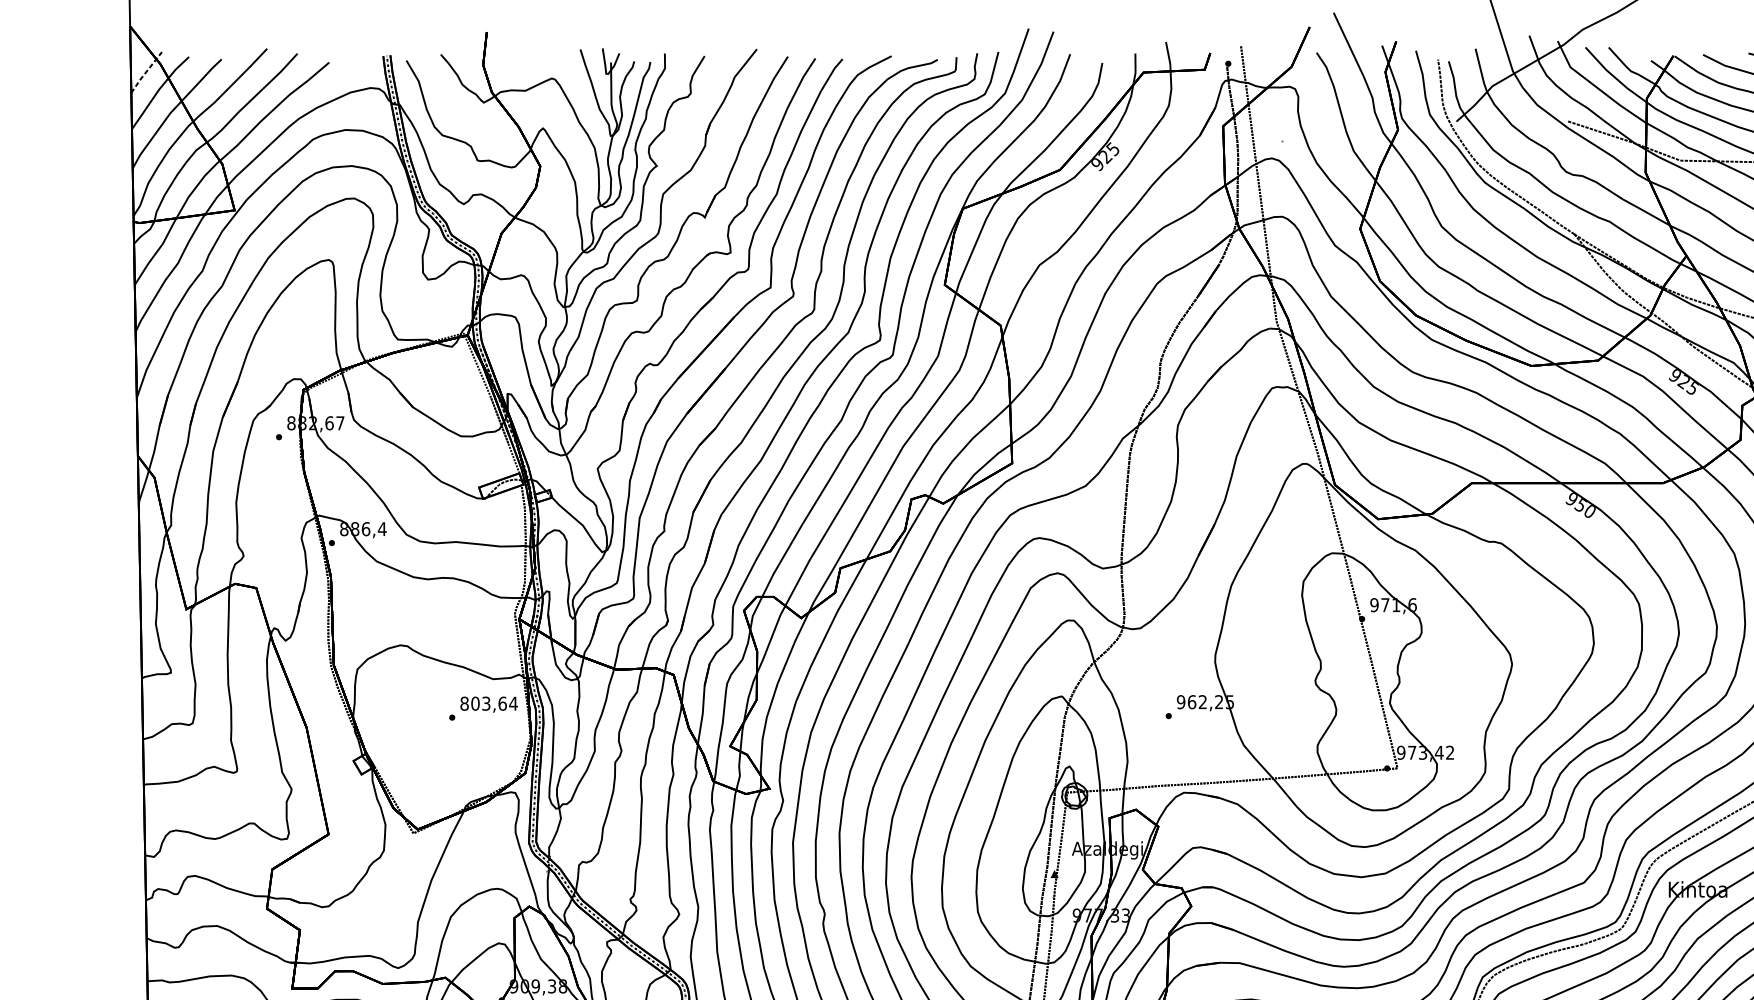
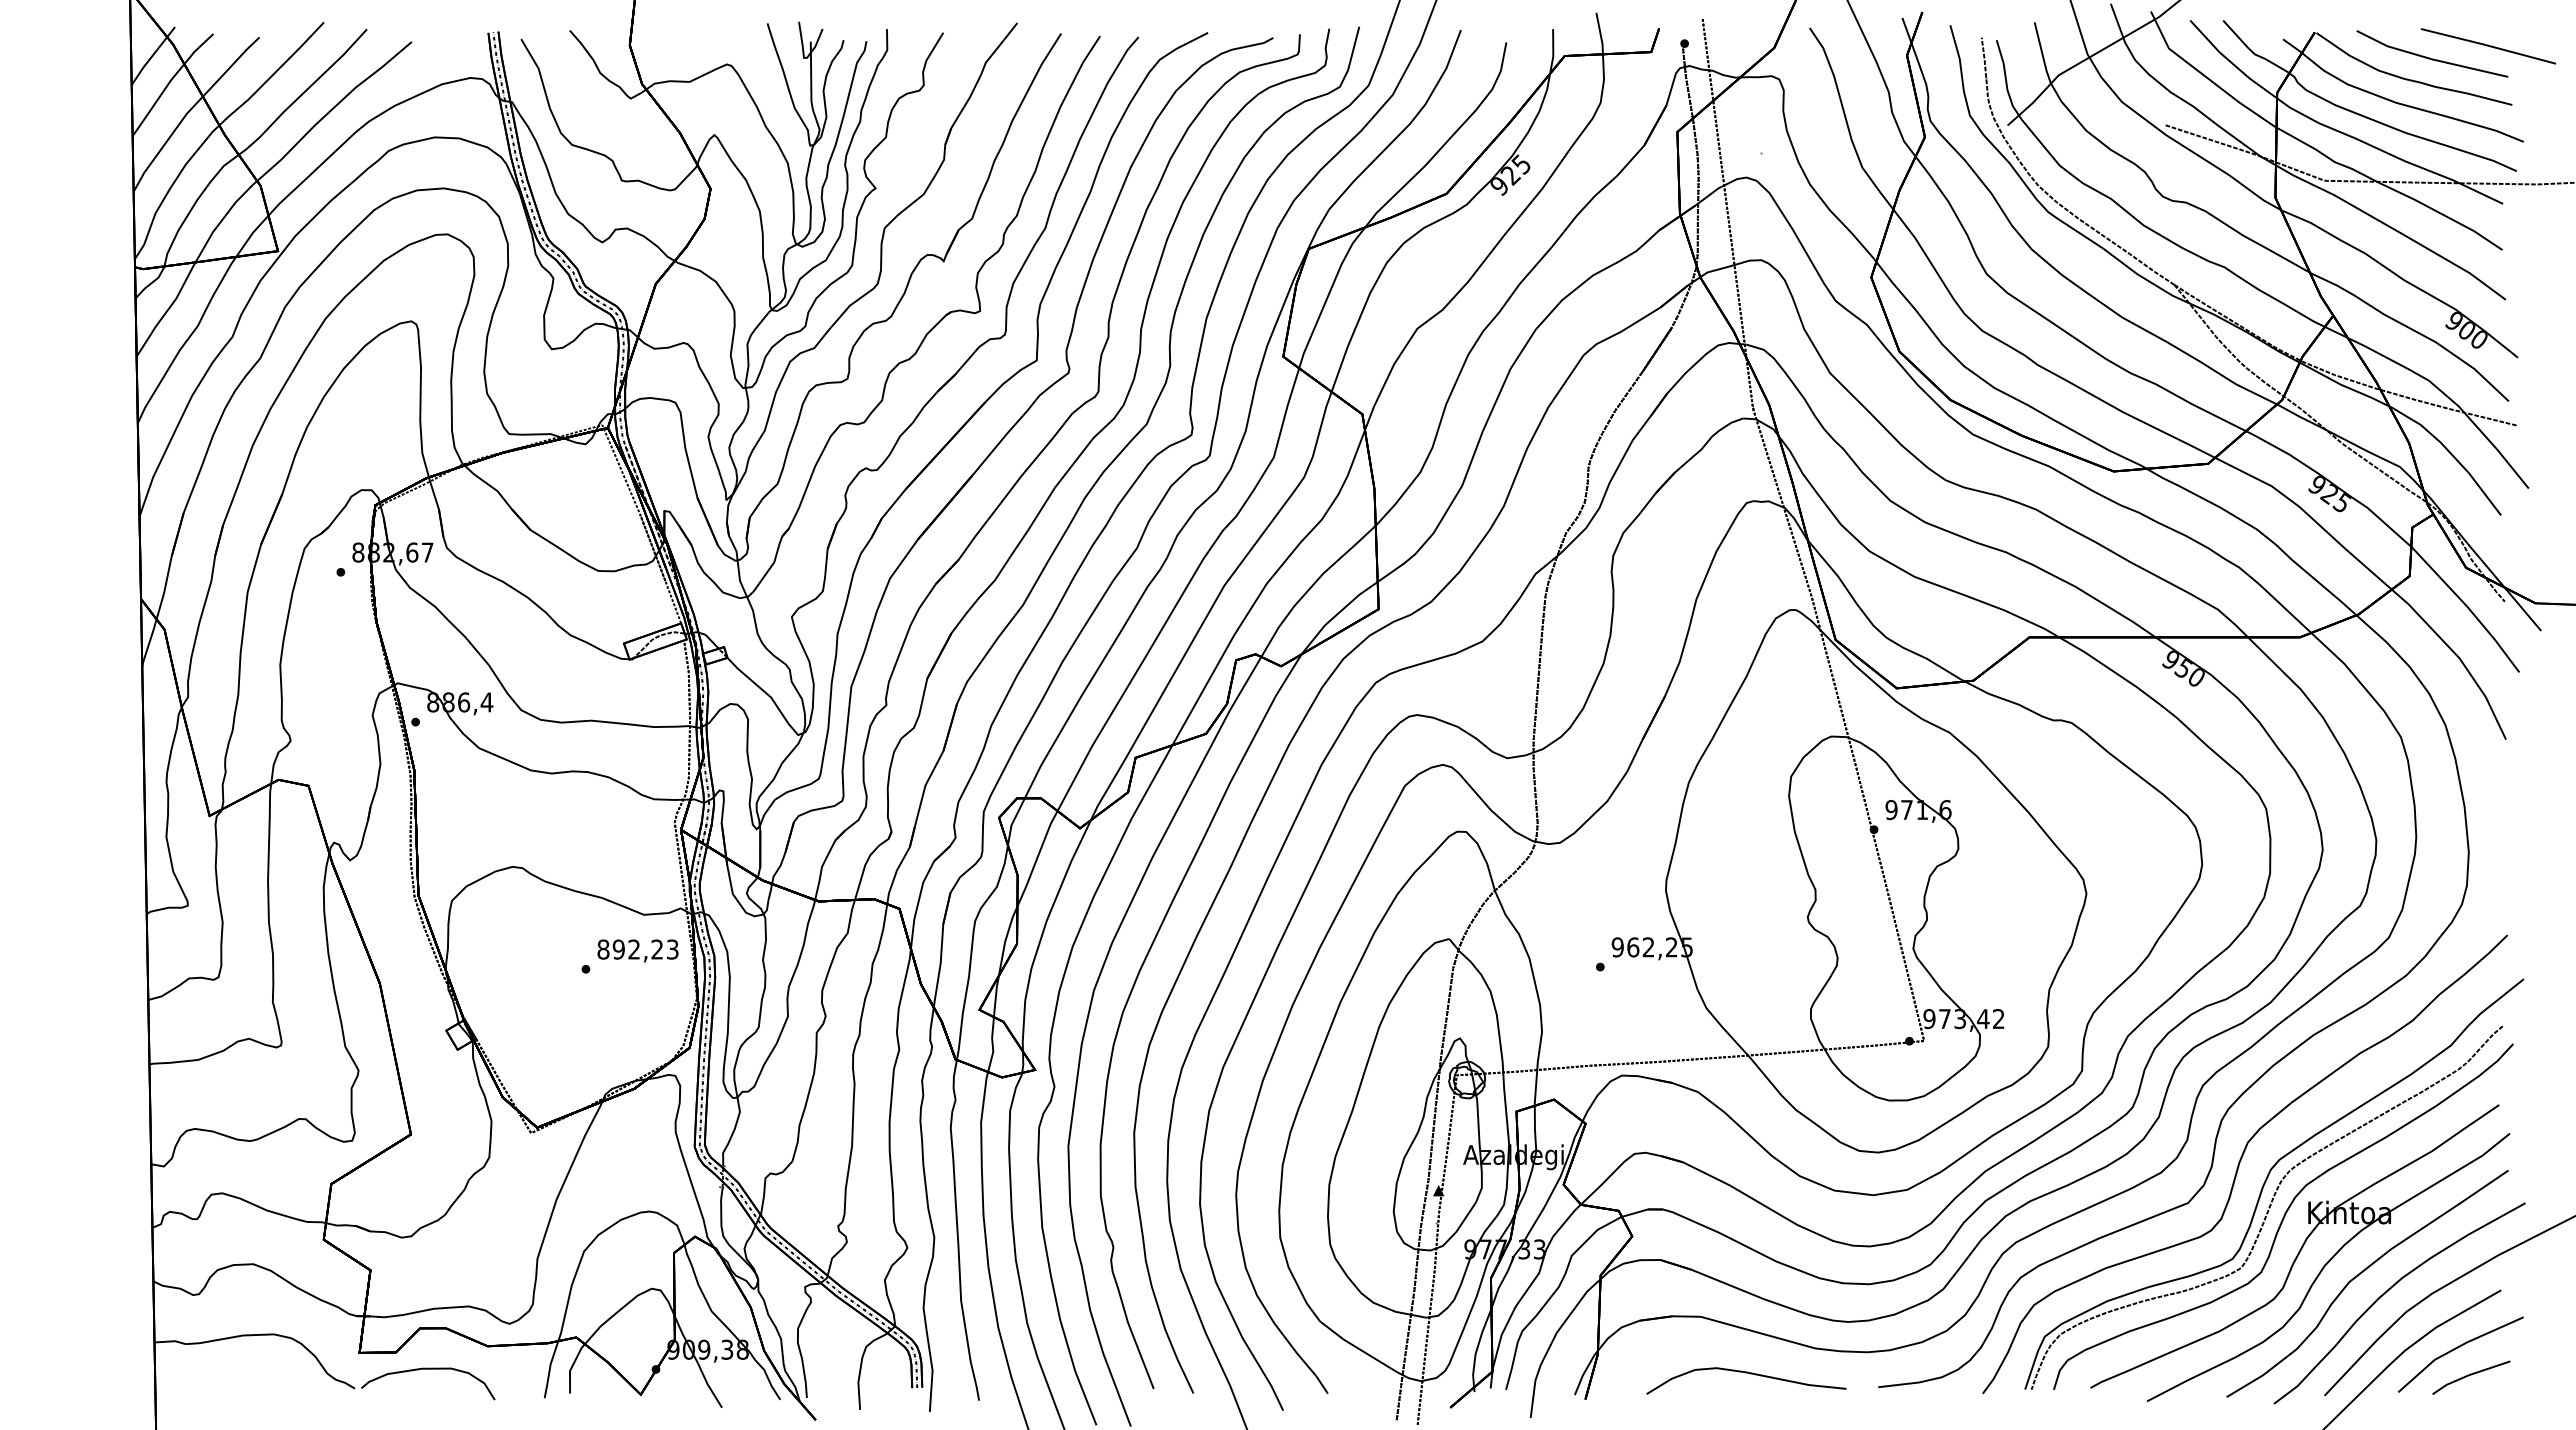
line: (146, 72) -> (152, 55), dashed -> solid
text: (494, 703) -> (645, 949), 803,64 -> 892,23

